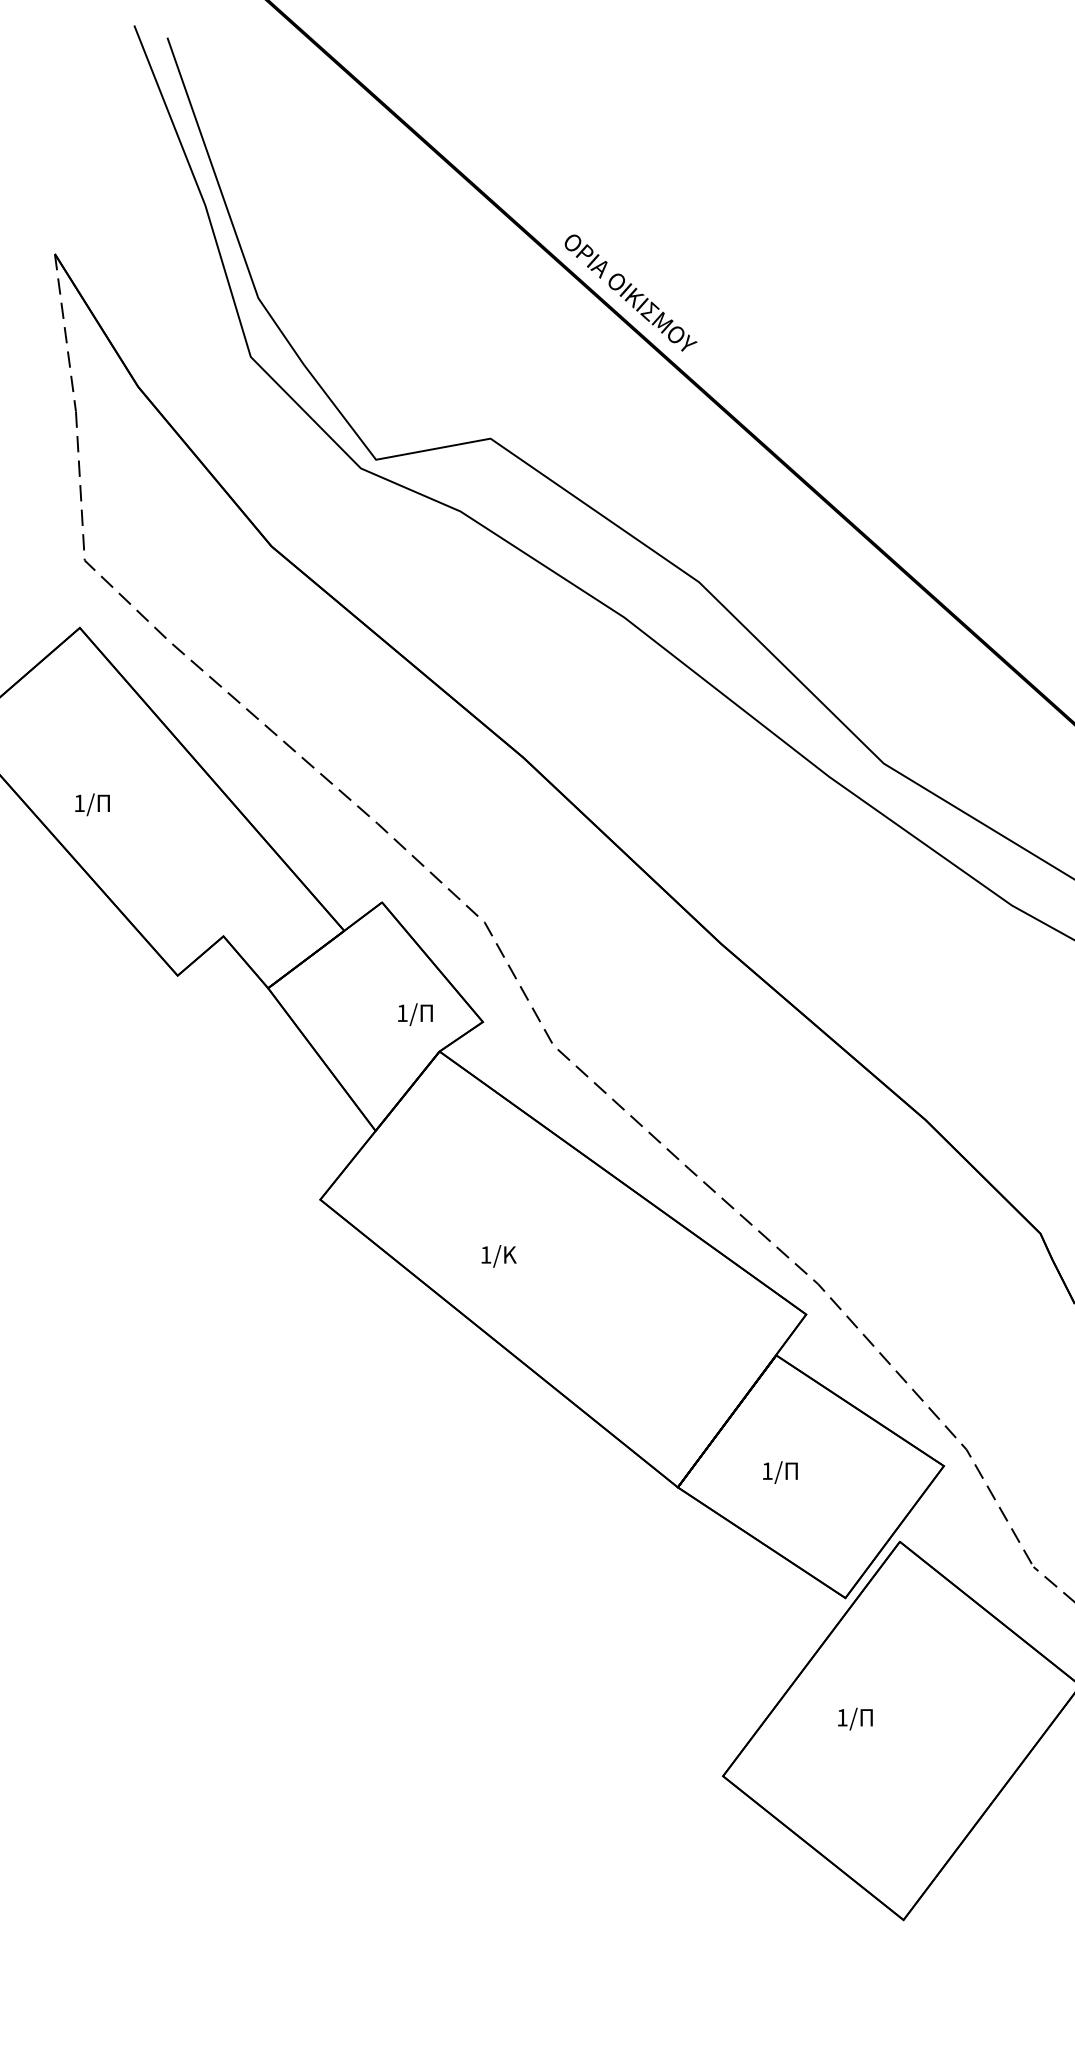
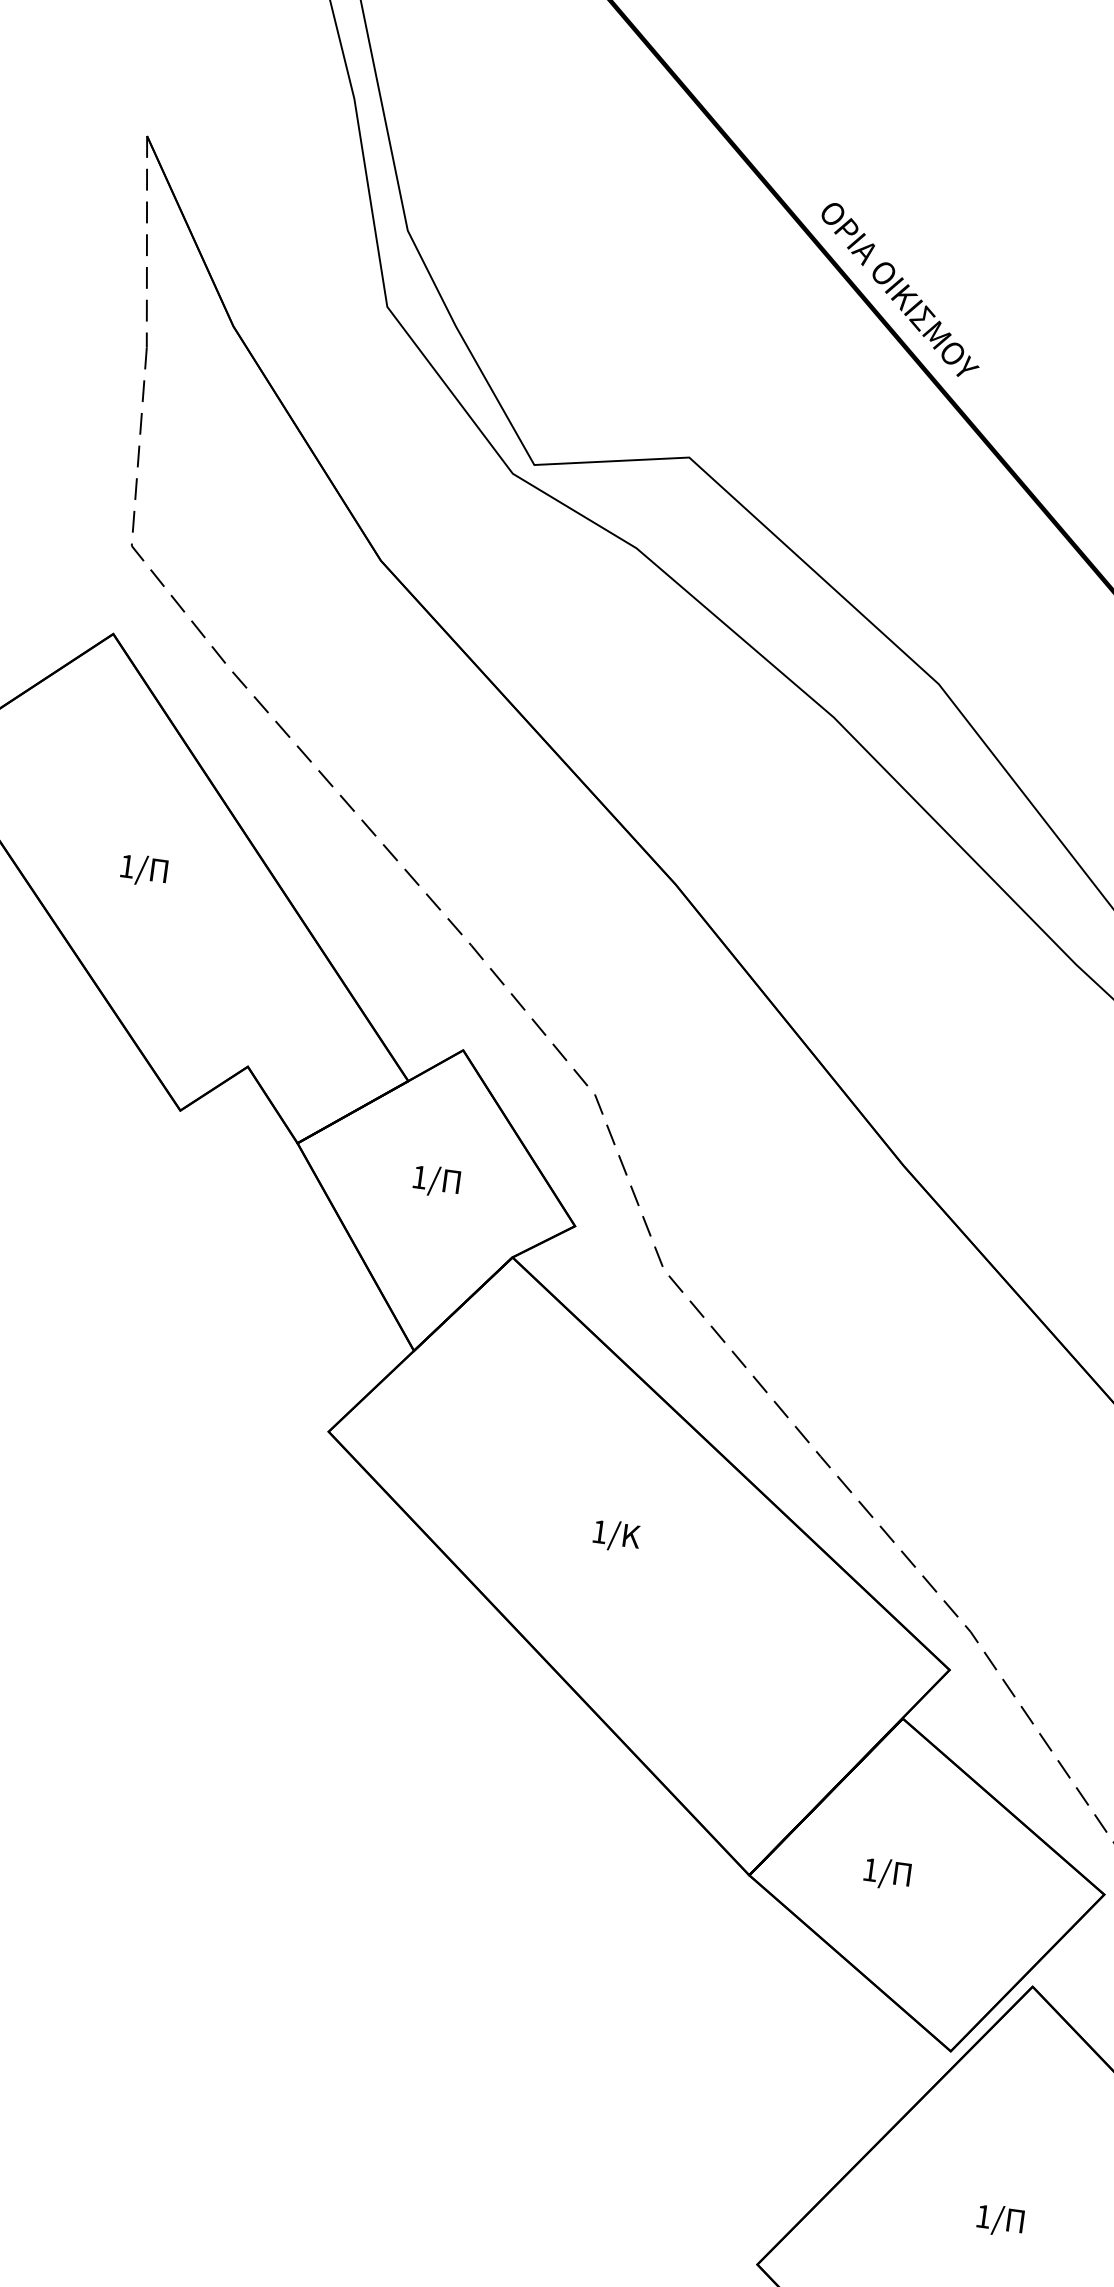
text: (92, 804) -> (144, 870), moved
text: (415, 1014) -> (436, 1181), moved
text: (498, 1256) -> (615, 1536), moved
text: (855, 1718) -> (1000, 2219), moved

